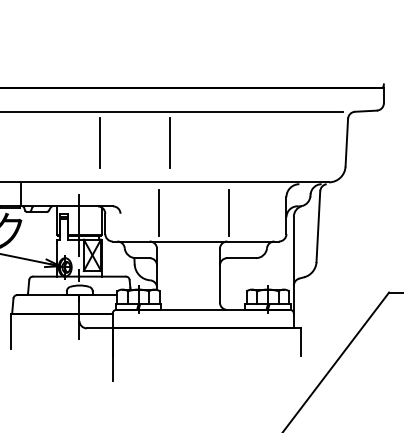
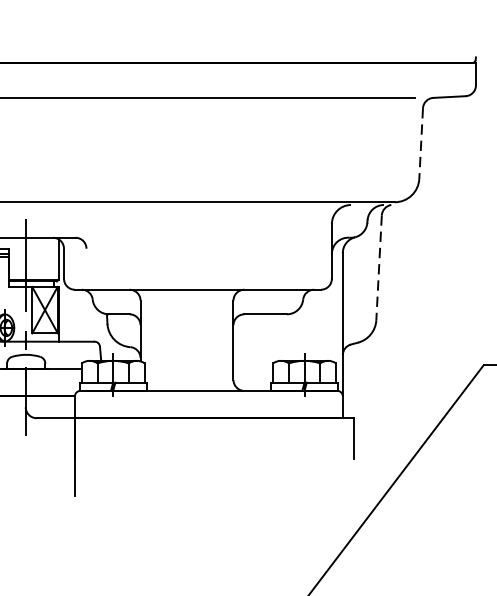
line: (99, 142) -> (55, 143), removed
line: (169, 142) -> (158, 143), removed
line: (346, 142) -> (420, 143), solid -> dashed
line: (158, 212) -> (142, 246), removed
line: (229, 212) -> (247, 246), removed
line: (318, 227) -> (379, 269), solid -> dashed

